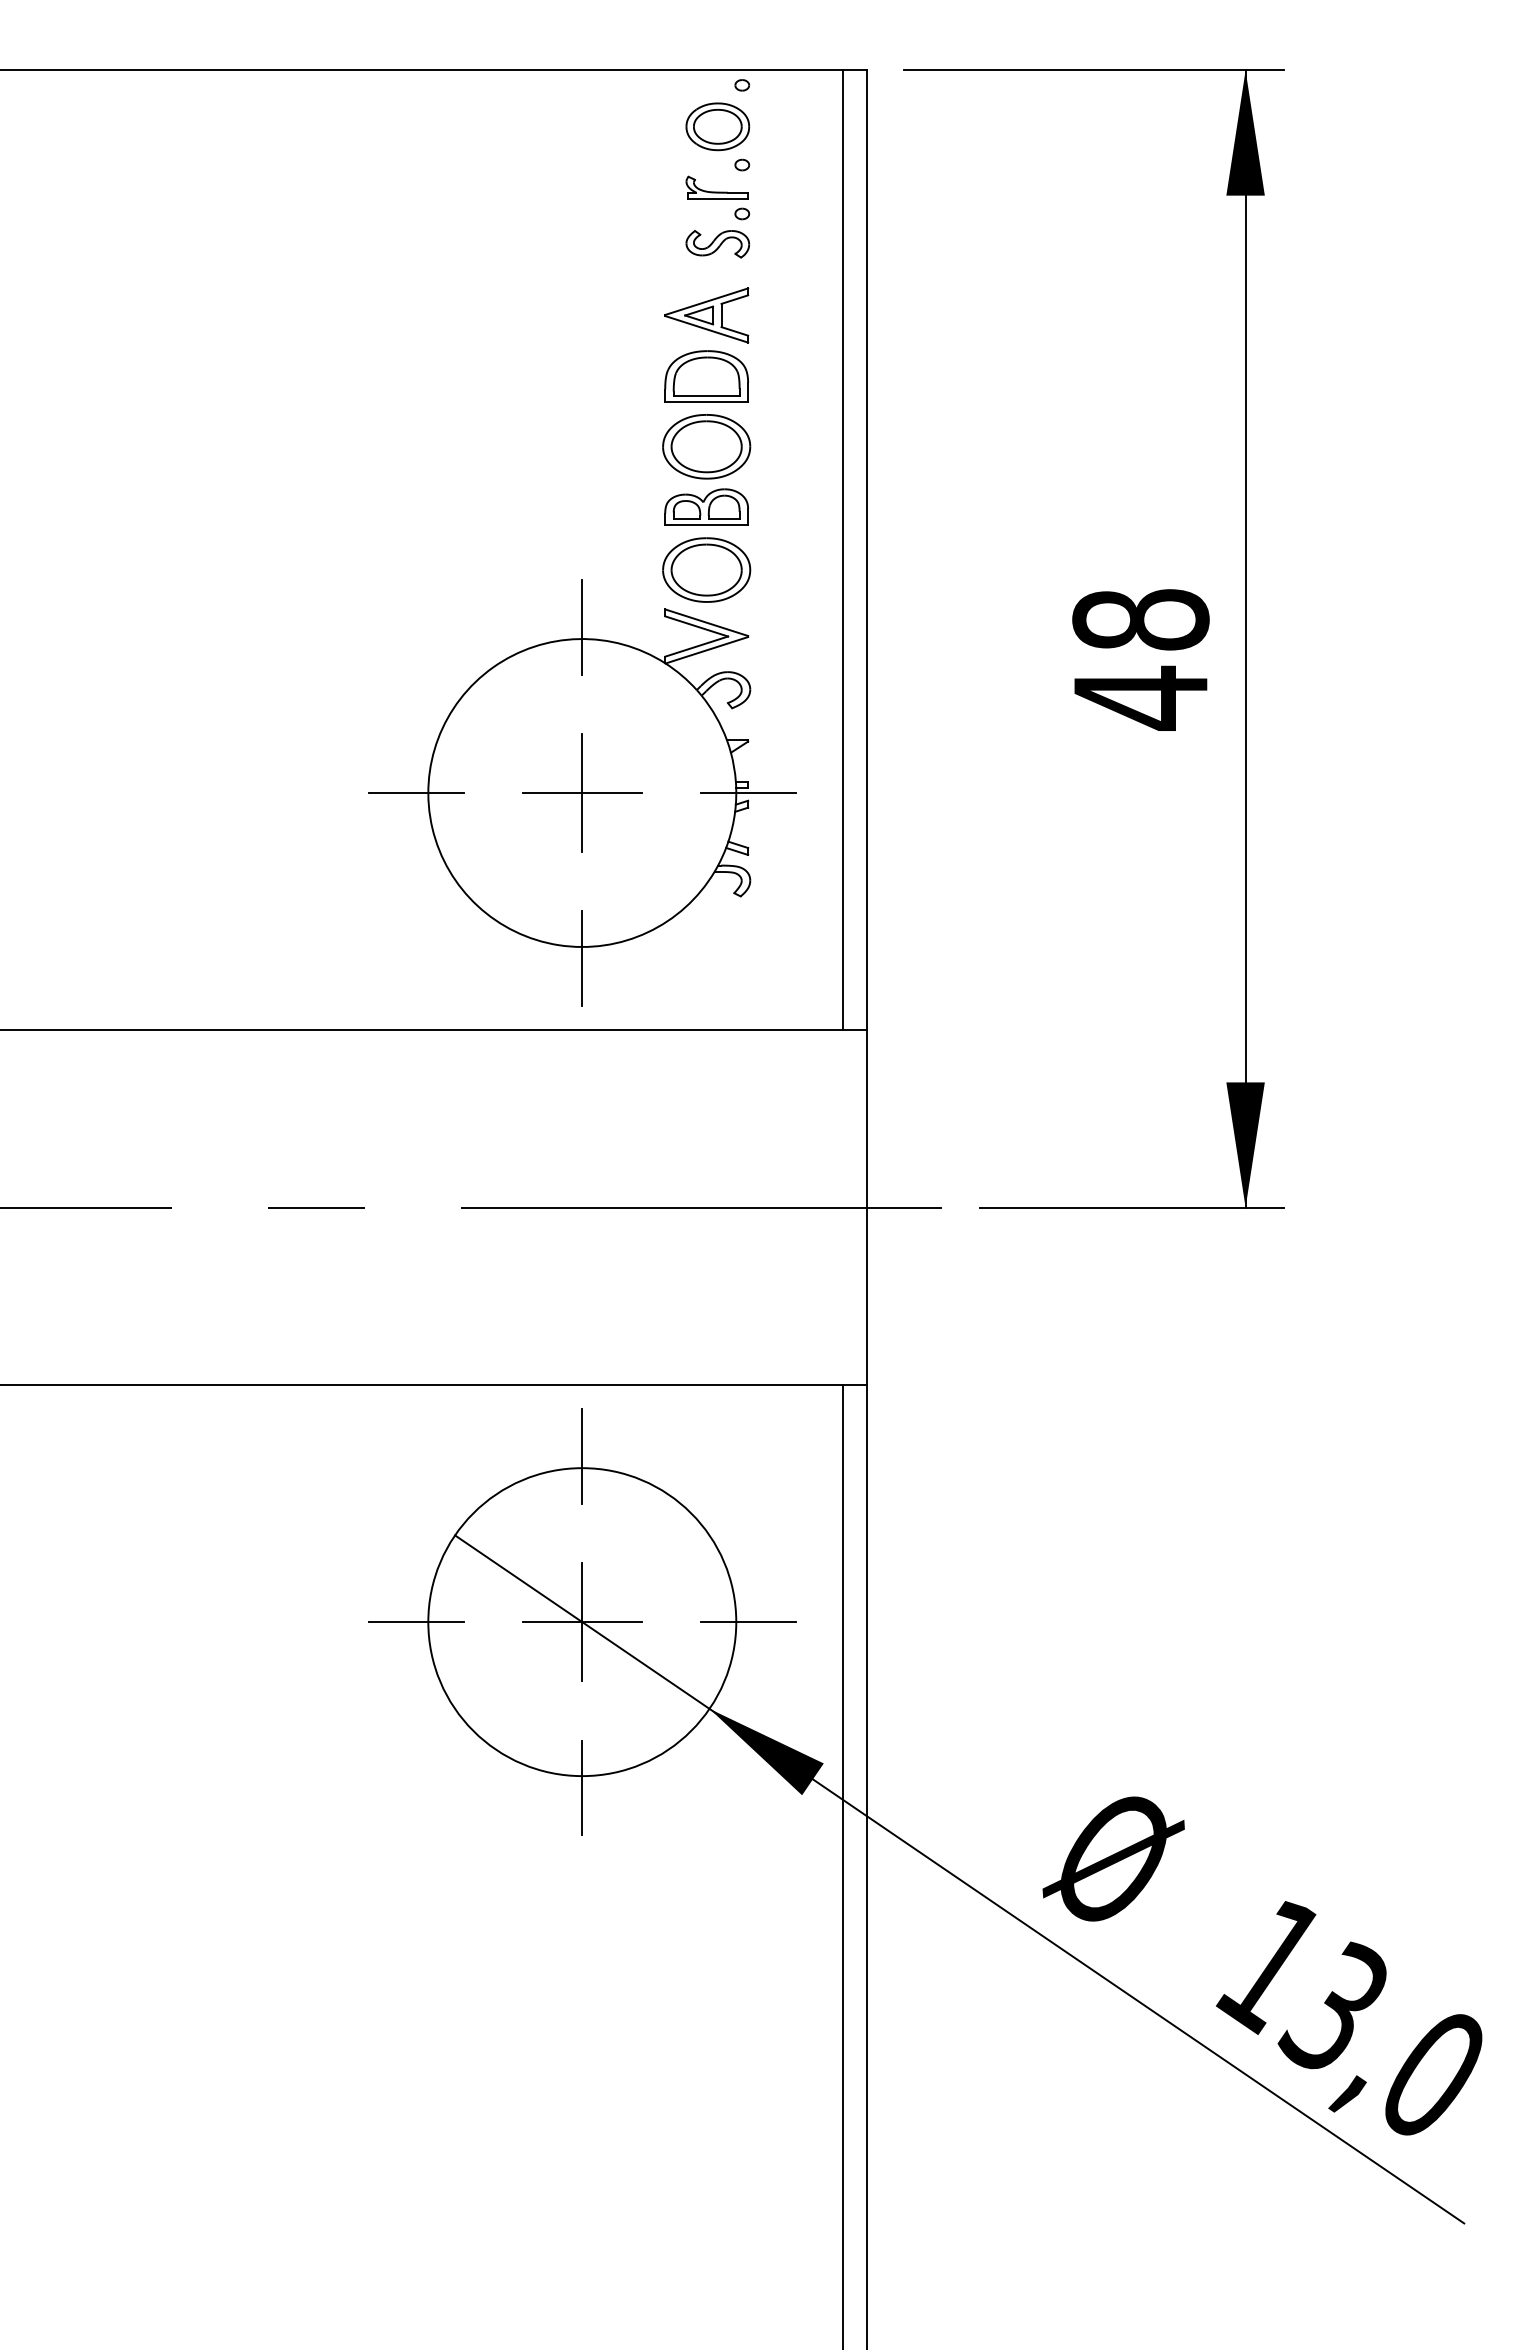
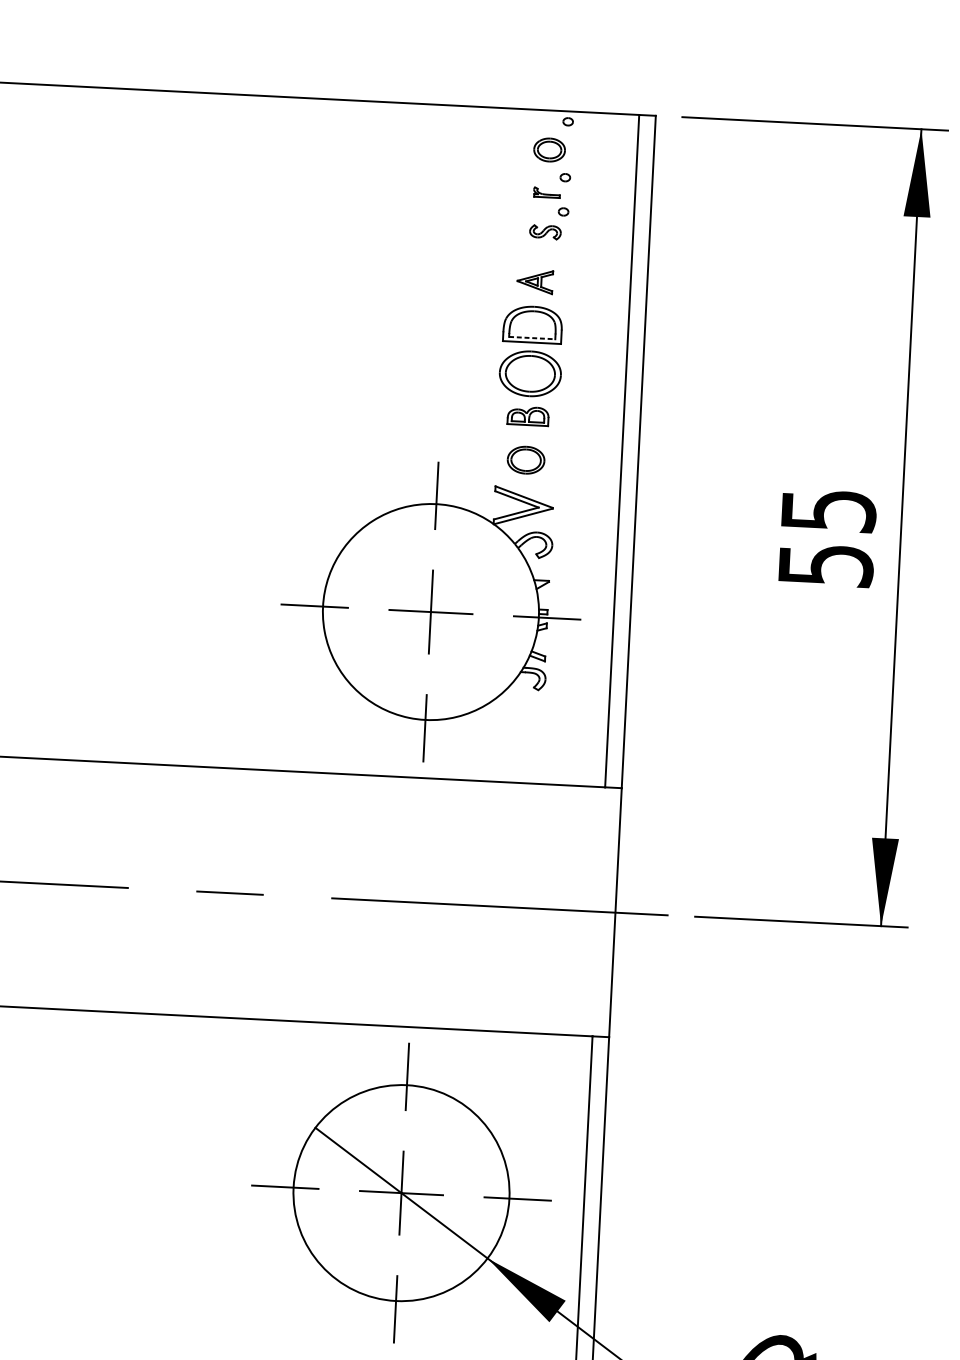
part: (717, 126) -> (549, 149), size x0.7
part: (716, 187) -> (546, 192), size x0.6
part: (717, 244) -> (545, 232), size x0.7
part: (706, 315) -> (534, 281), size x0.6
line: (706, 395) -> (532, 337), solid -> dashed
part: (706, 506) -> (528, 415), size x0.7
part: (706, 569) -> (525, 459), size x0.6
text: (1140, 659) -> (826, 538), 48 -> 55

